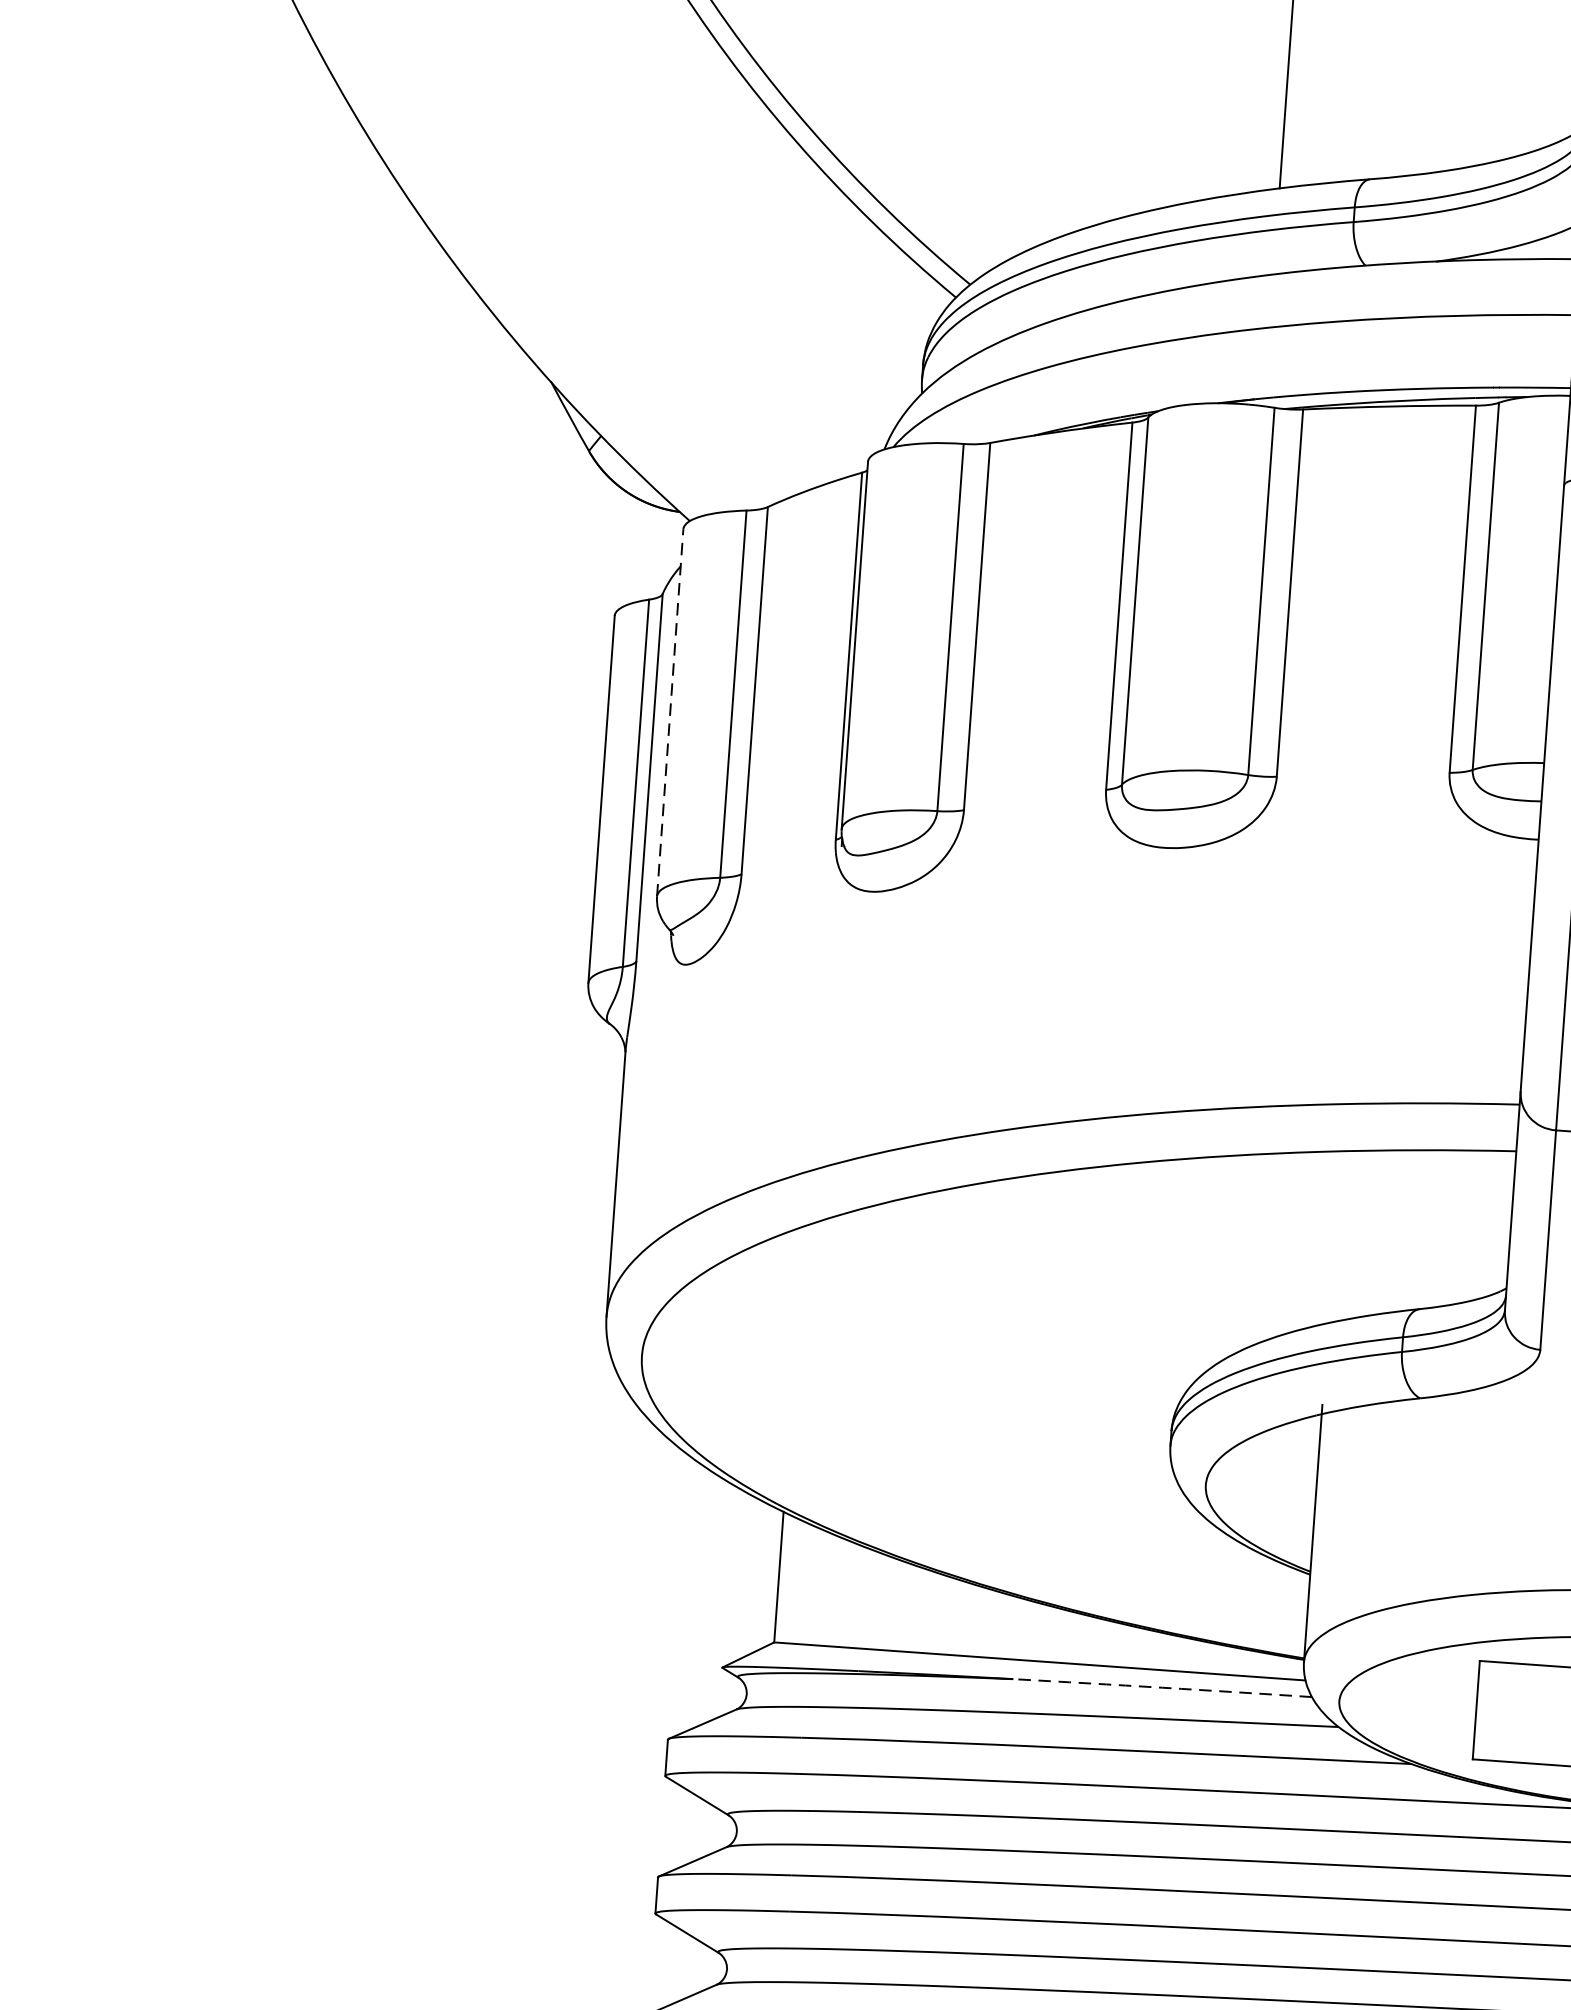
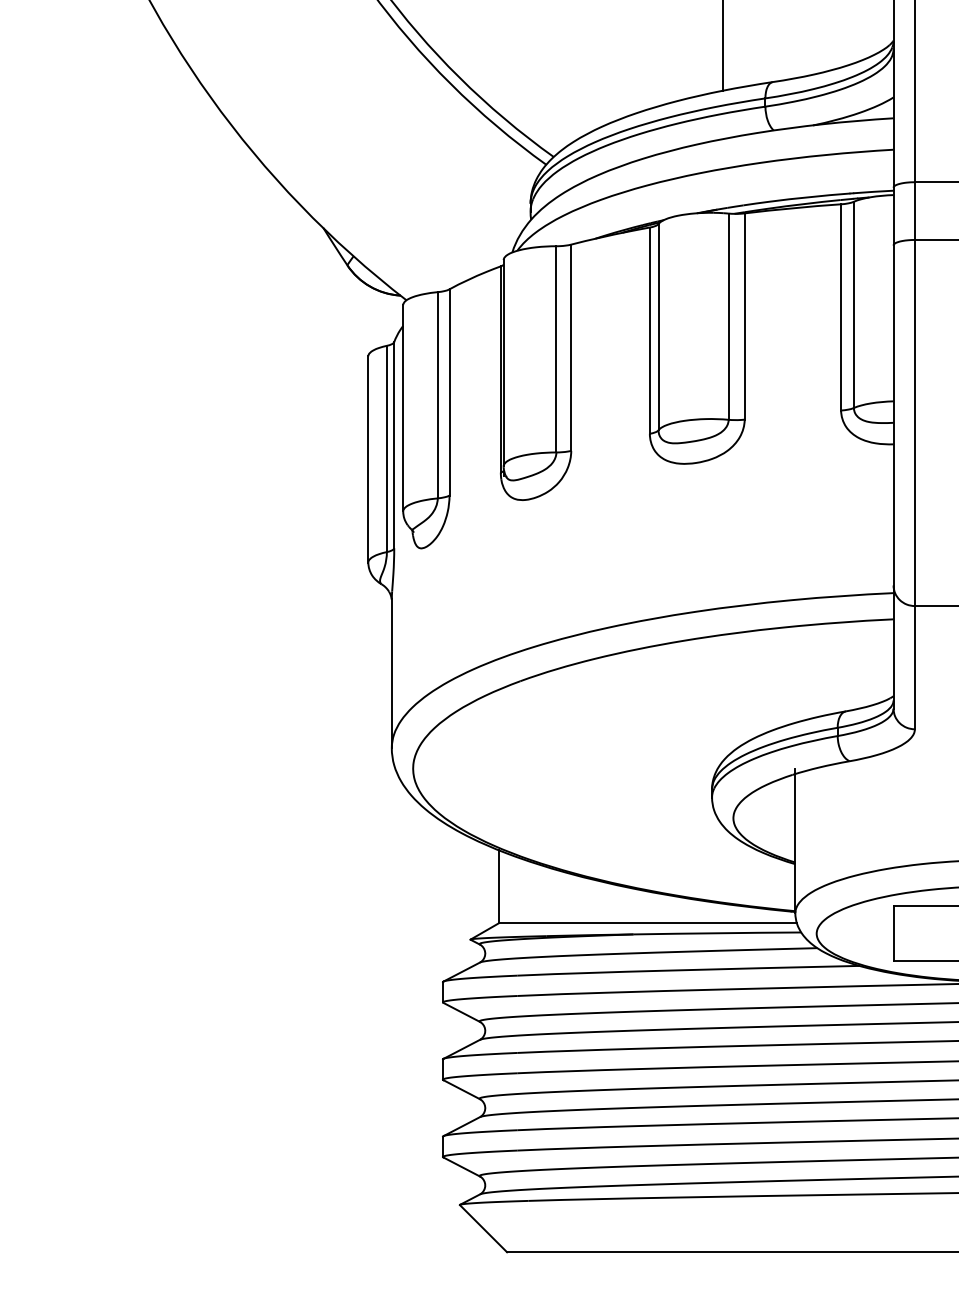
line: (670, 711) -> (403, 407), dashed -> solid
arc: (1162, 1688) -> (717, 933), dashed -> solid

